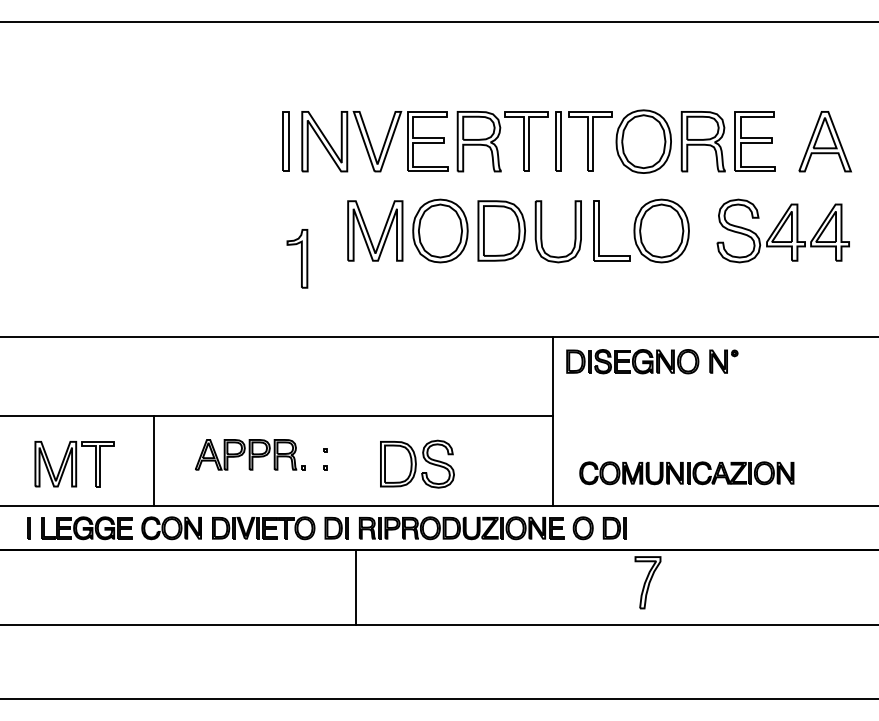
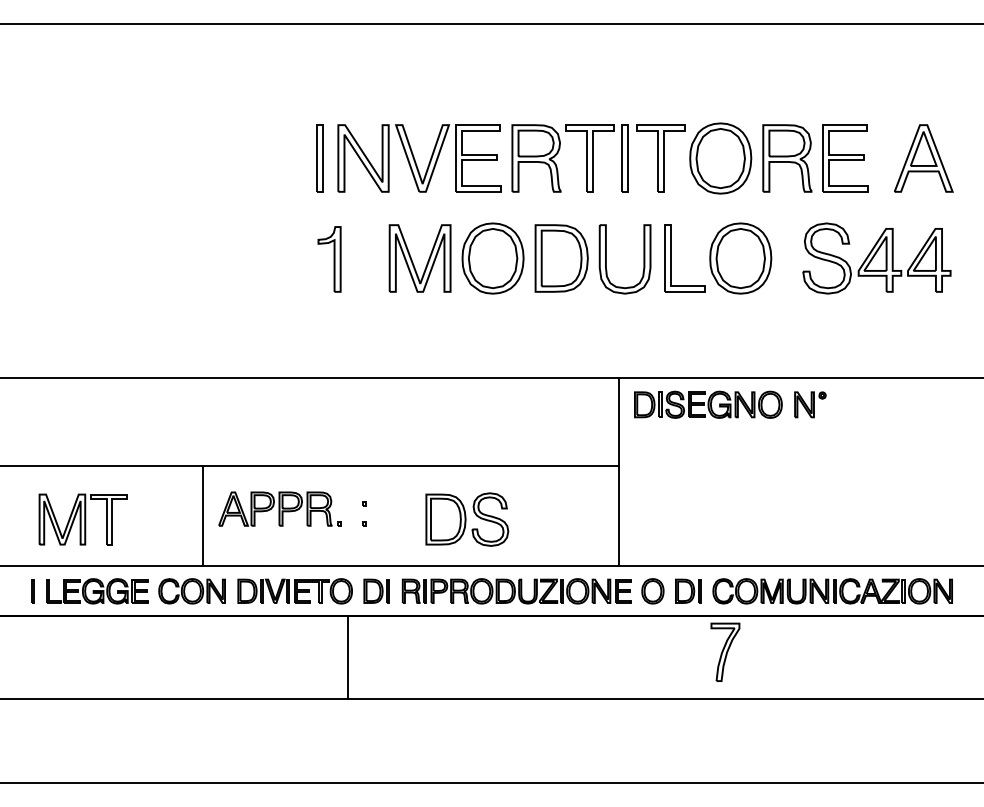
part: (297, 258) -> (329, 259), moved
line: (153, 460) -> (202, 515), moved
part: (686, 473) -> (832, 591), moved
line: (355, 587) -> (347, 657), moved

